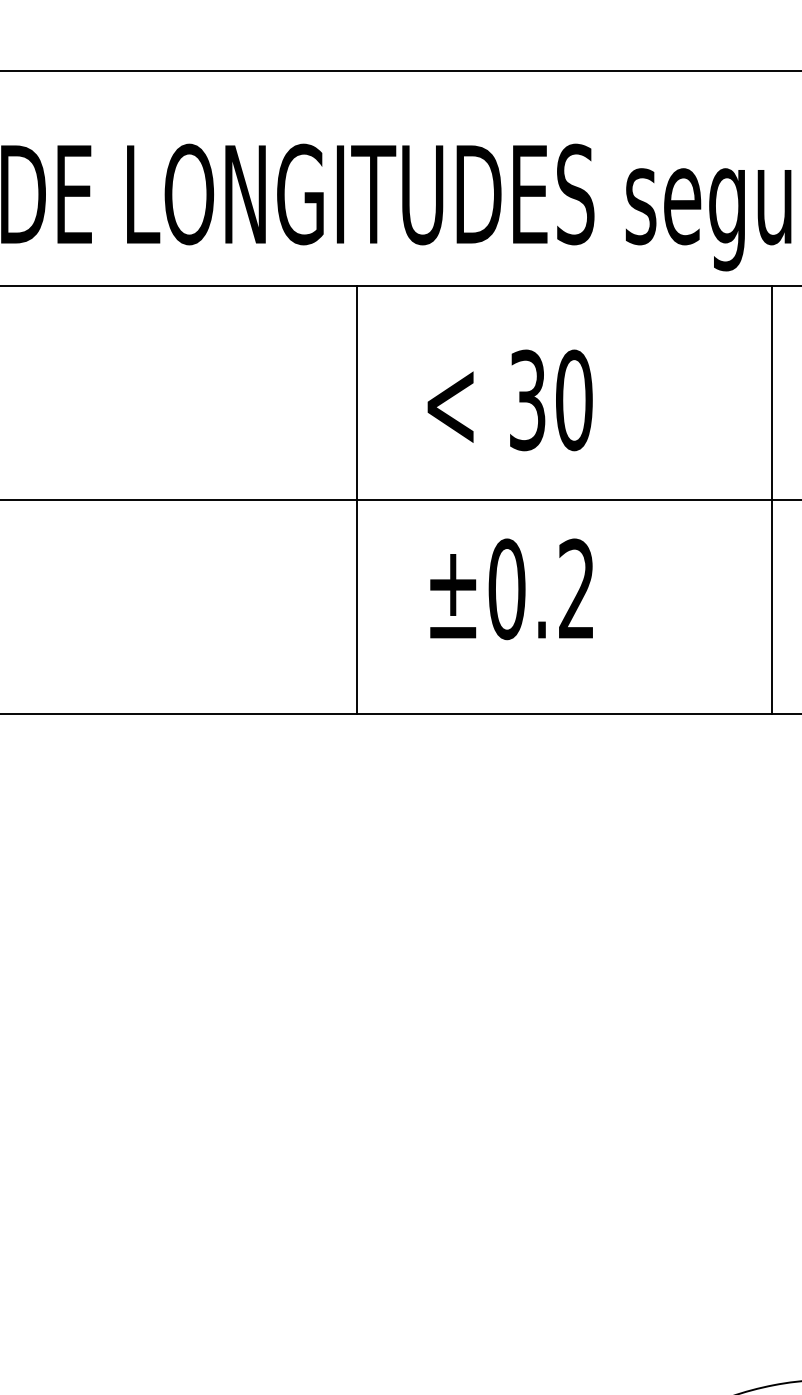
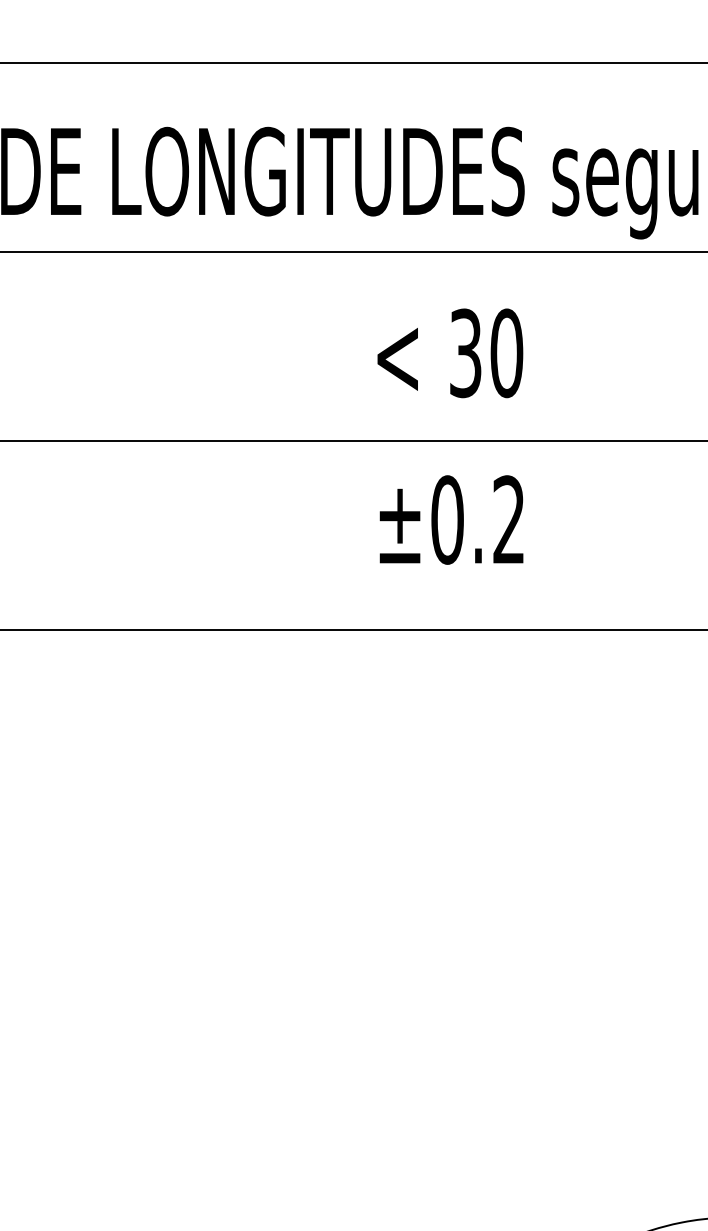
line: (357, 500) -> (315, 441), removed
line: (772, 500) -> (681, 441), removed

